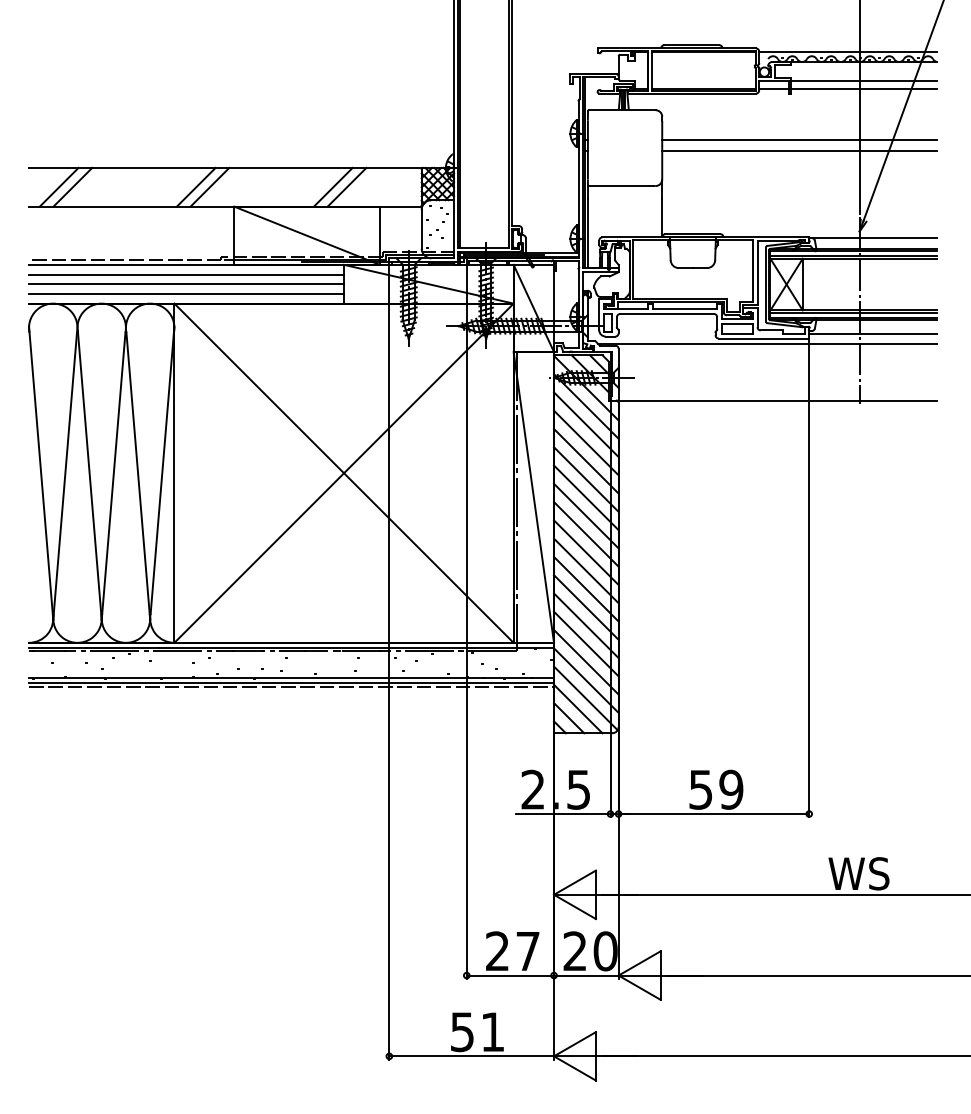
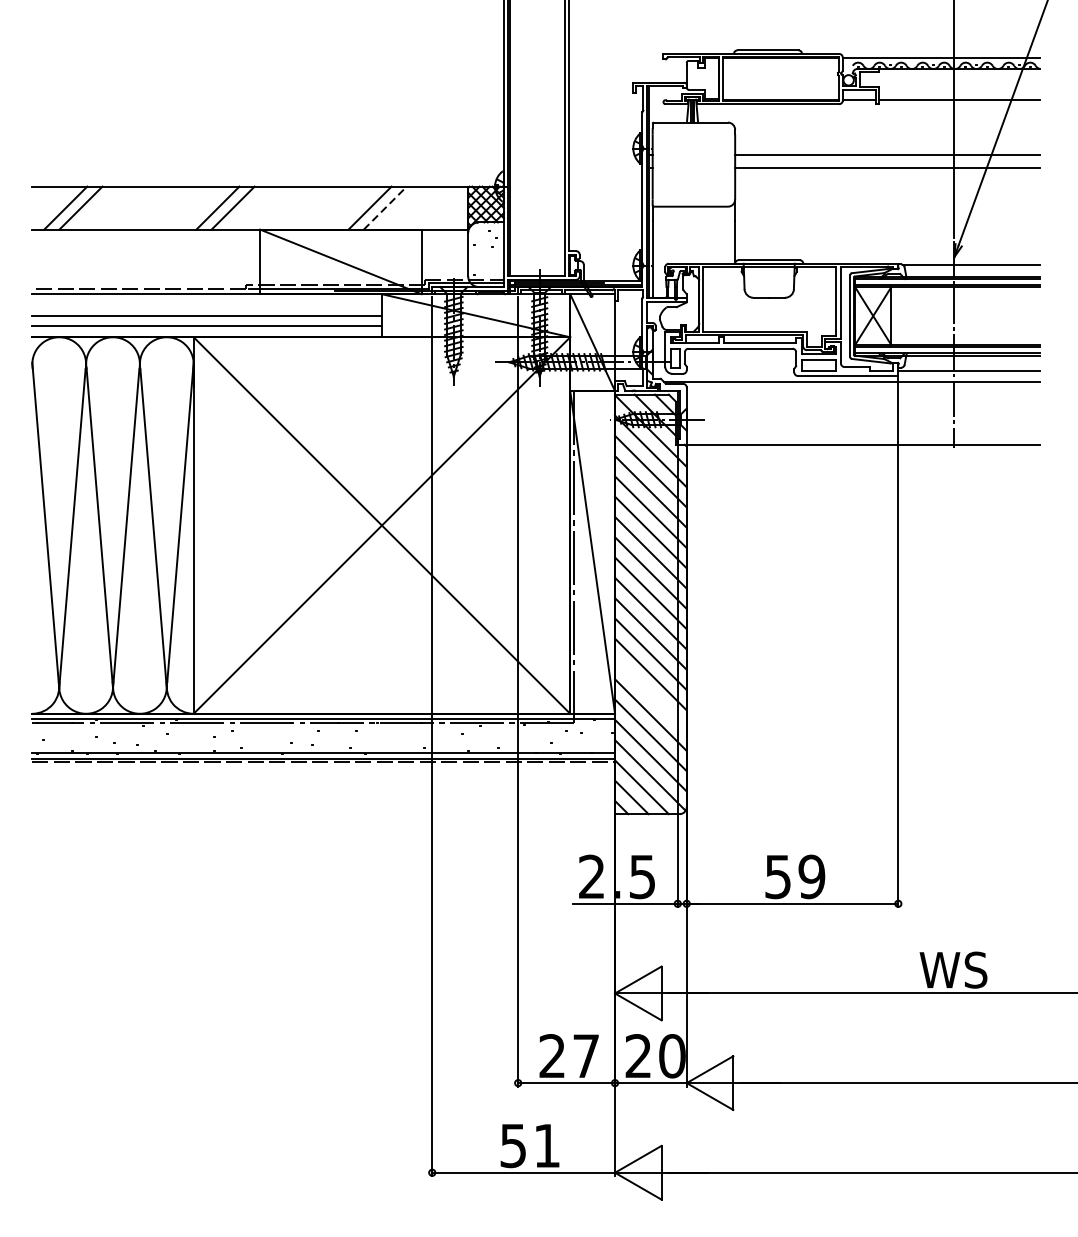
line: (864, 81) -> (959, 90), removed
line: (347, 186) -> (385, 207), solid -> dashed
line: (186, 274) -> (207, 304), removed
line: (586, 625) -> (651, 694), removed

